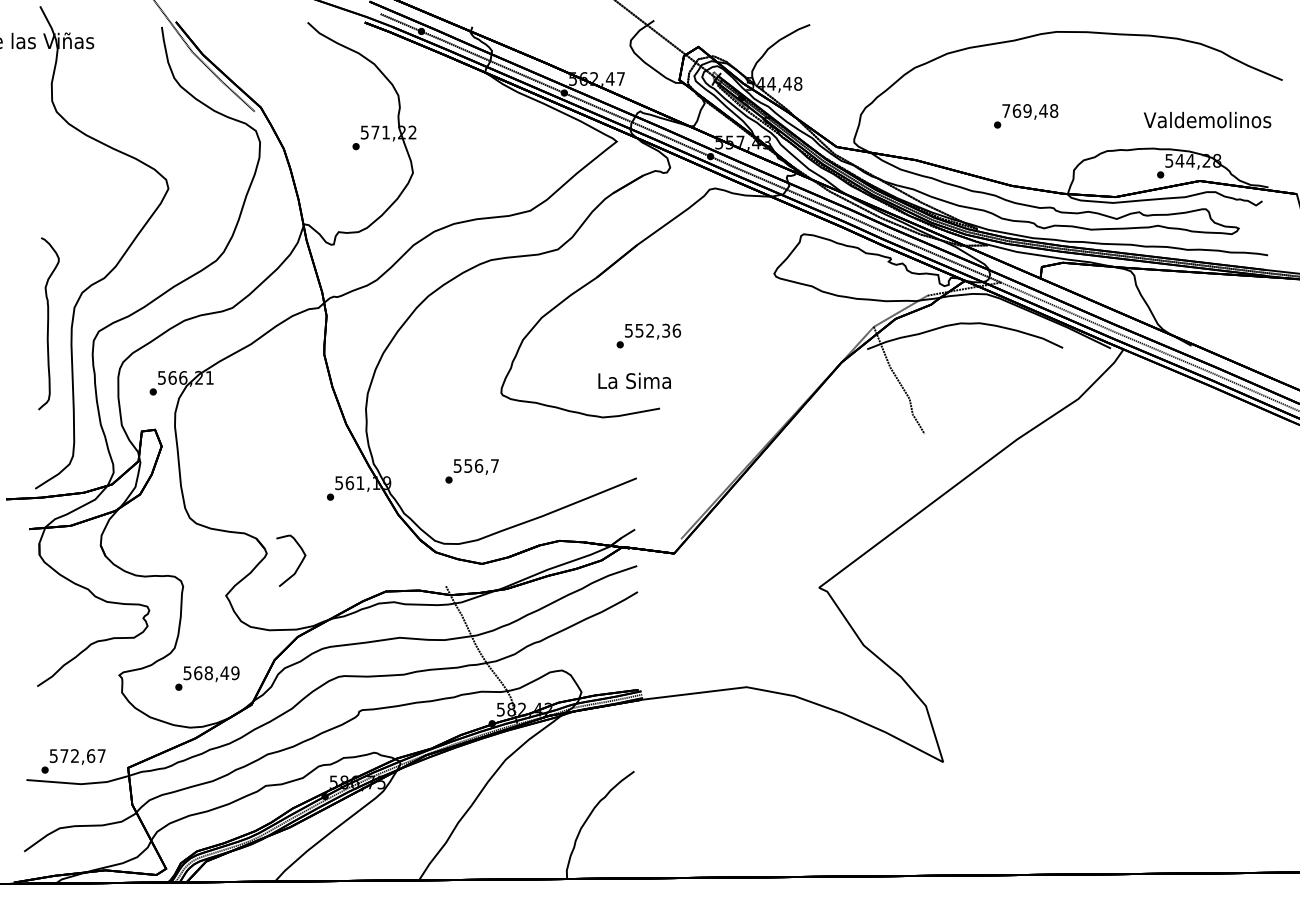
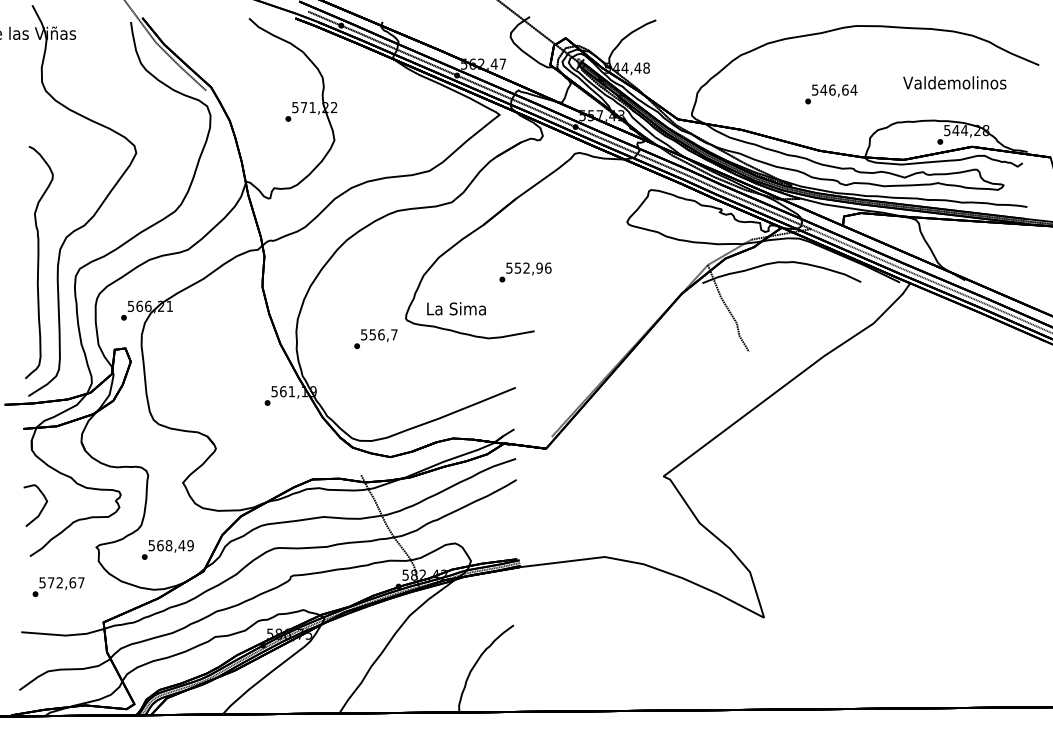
text: (1030, 110) -> (834, 89), 769,48 -> 546,64
text: (1207, 119) -> (954, 82), moved
part: (48, 323) -> (39, 262), size x1.67
text: (666, 330) -> (539, 267), 552,36 -> 552,96
text: (634, 380) -> (456, 308), moved
text: (471, 471) -> (375, 339), moved
curve: (299, 563) -> (42, 507), moved
text: (73, 761) -> (58, 587), moved

